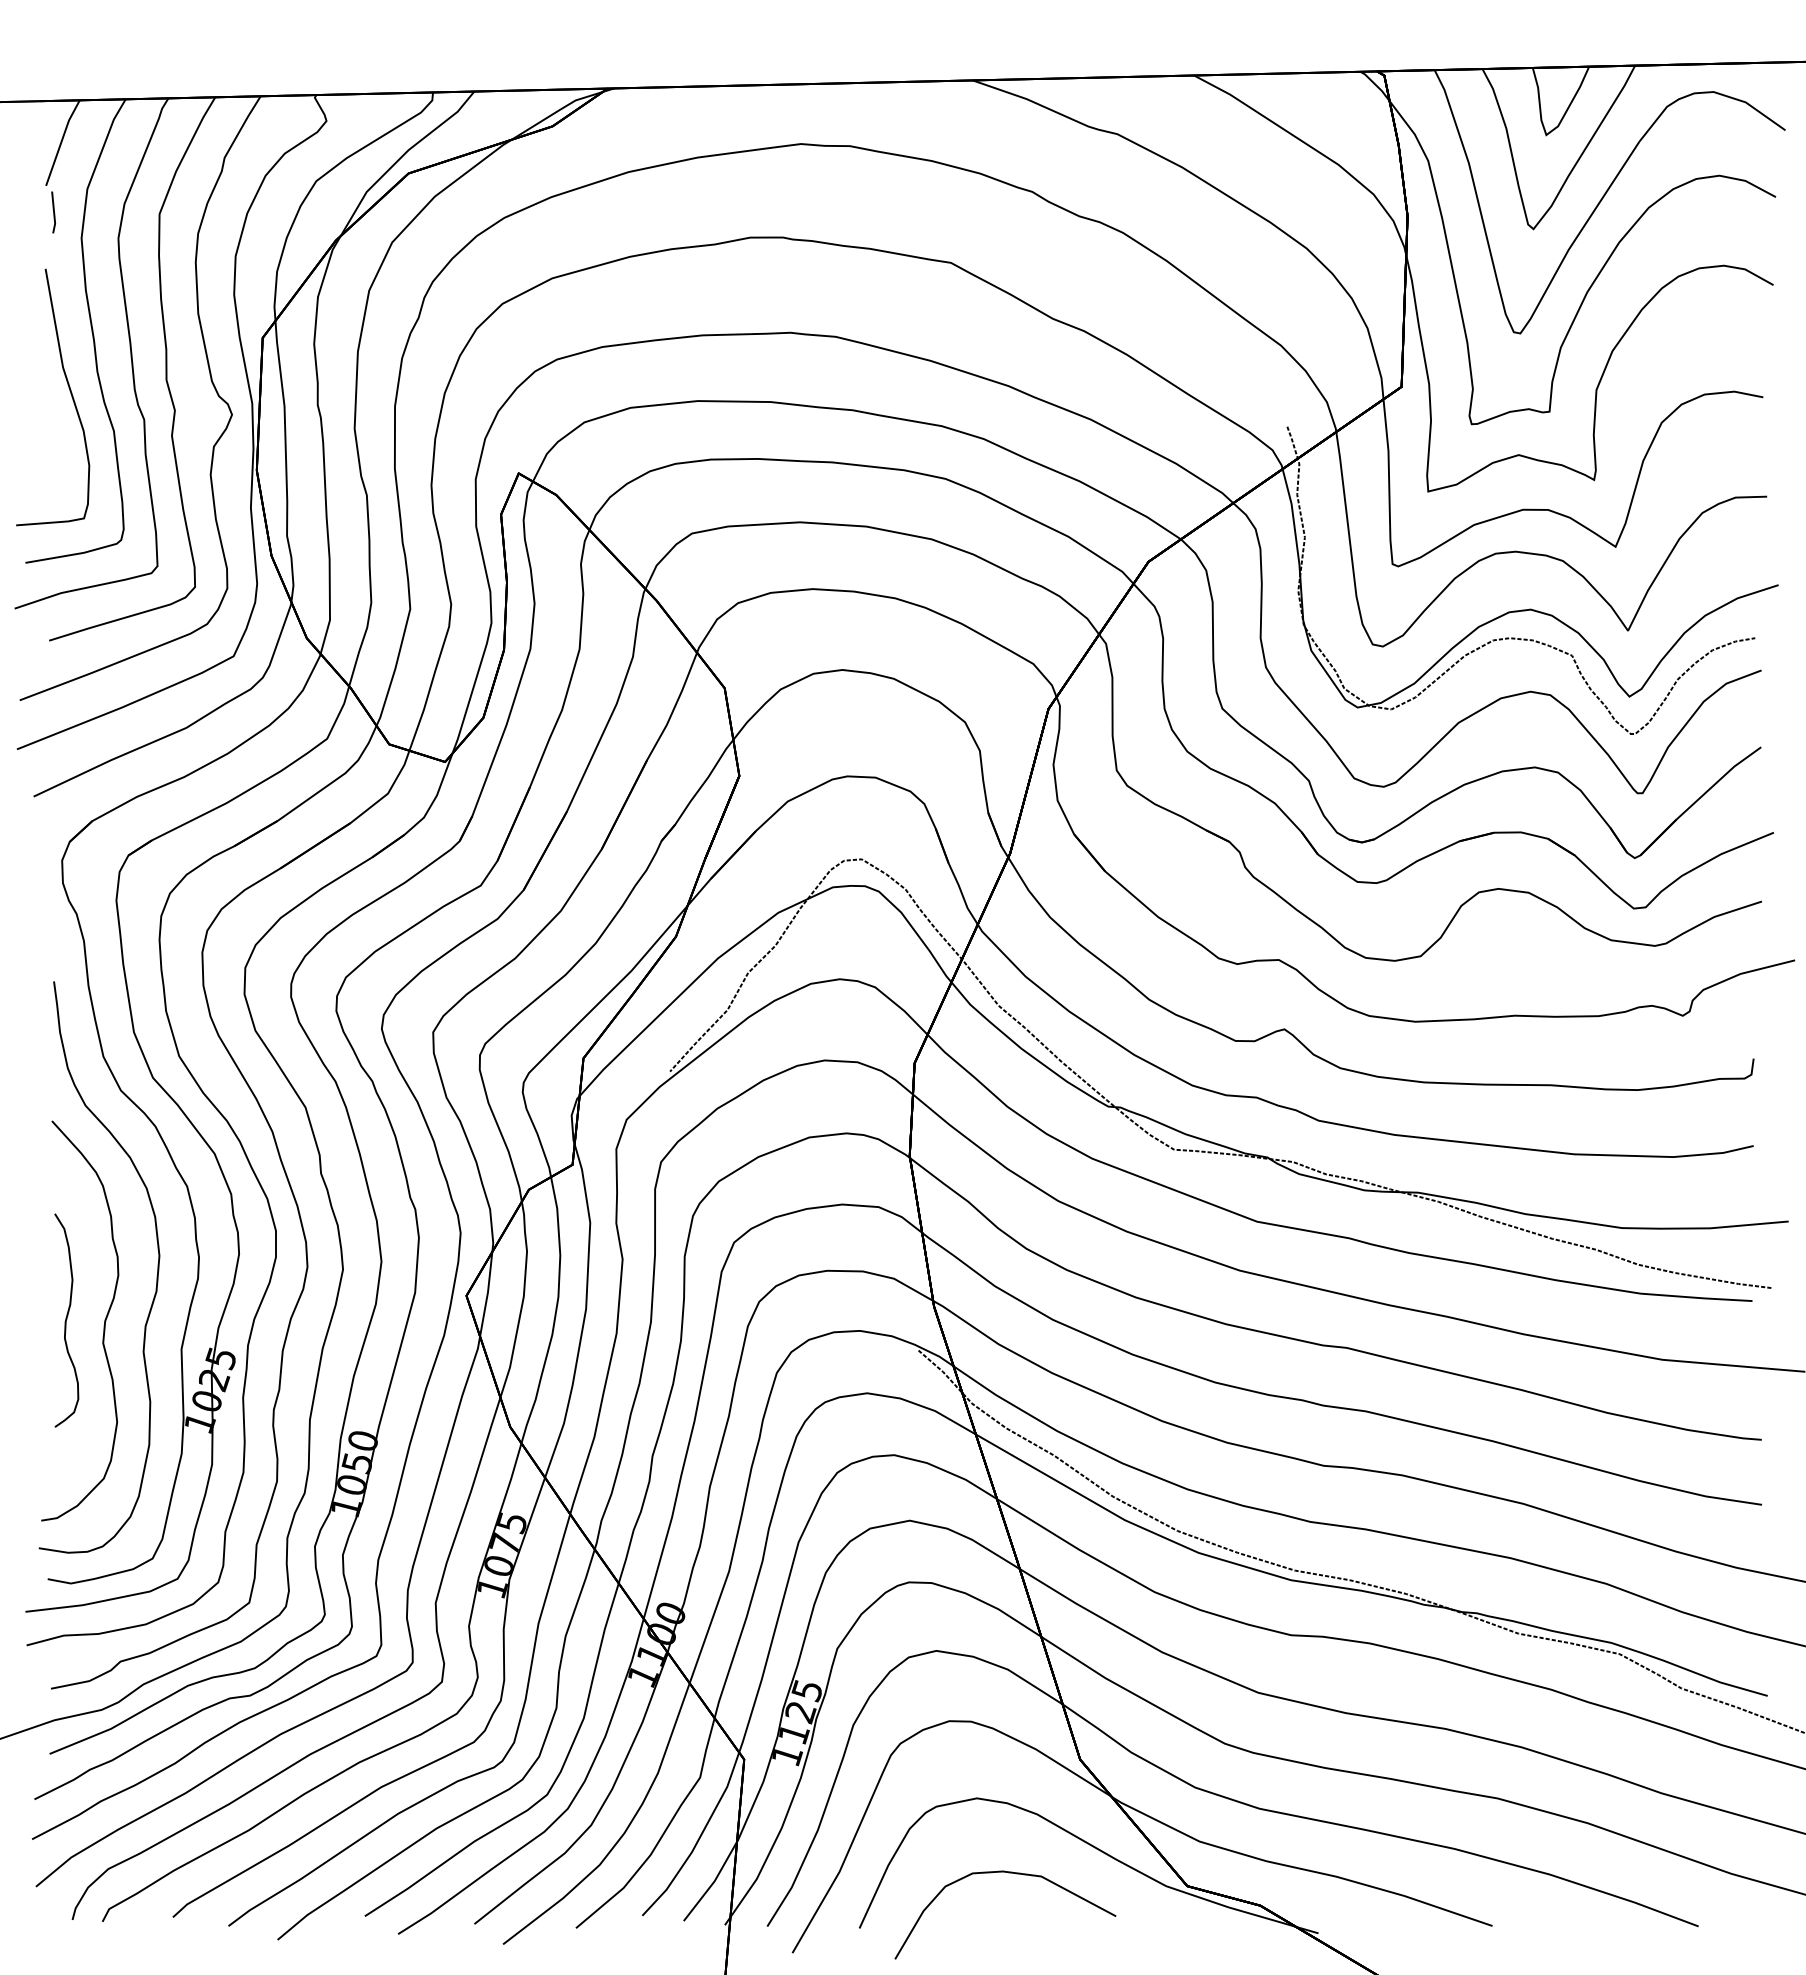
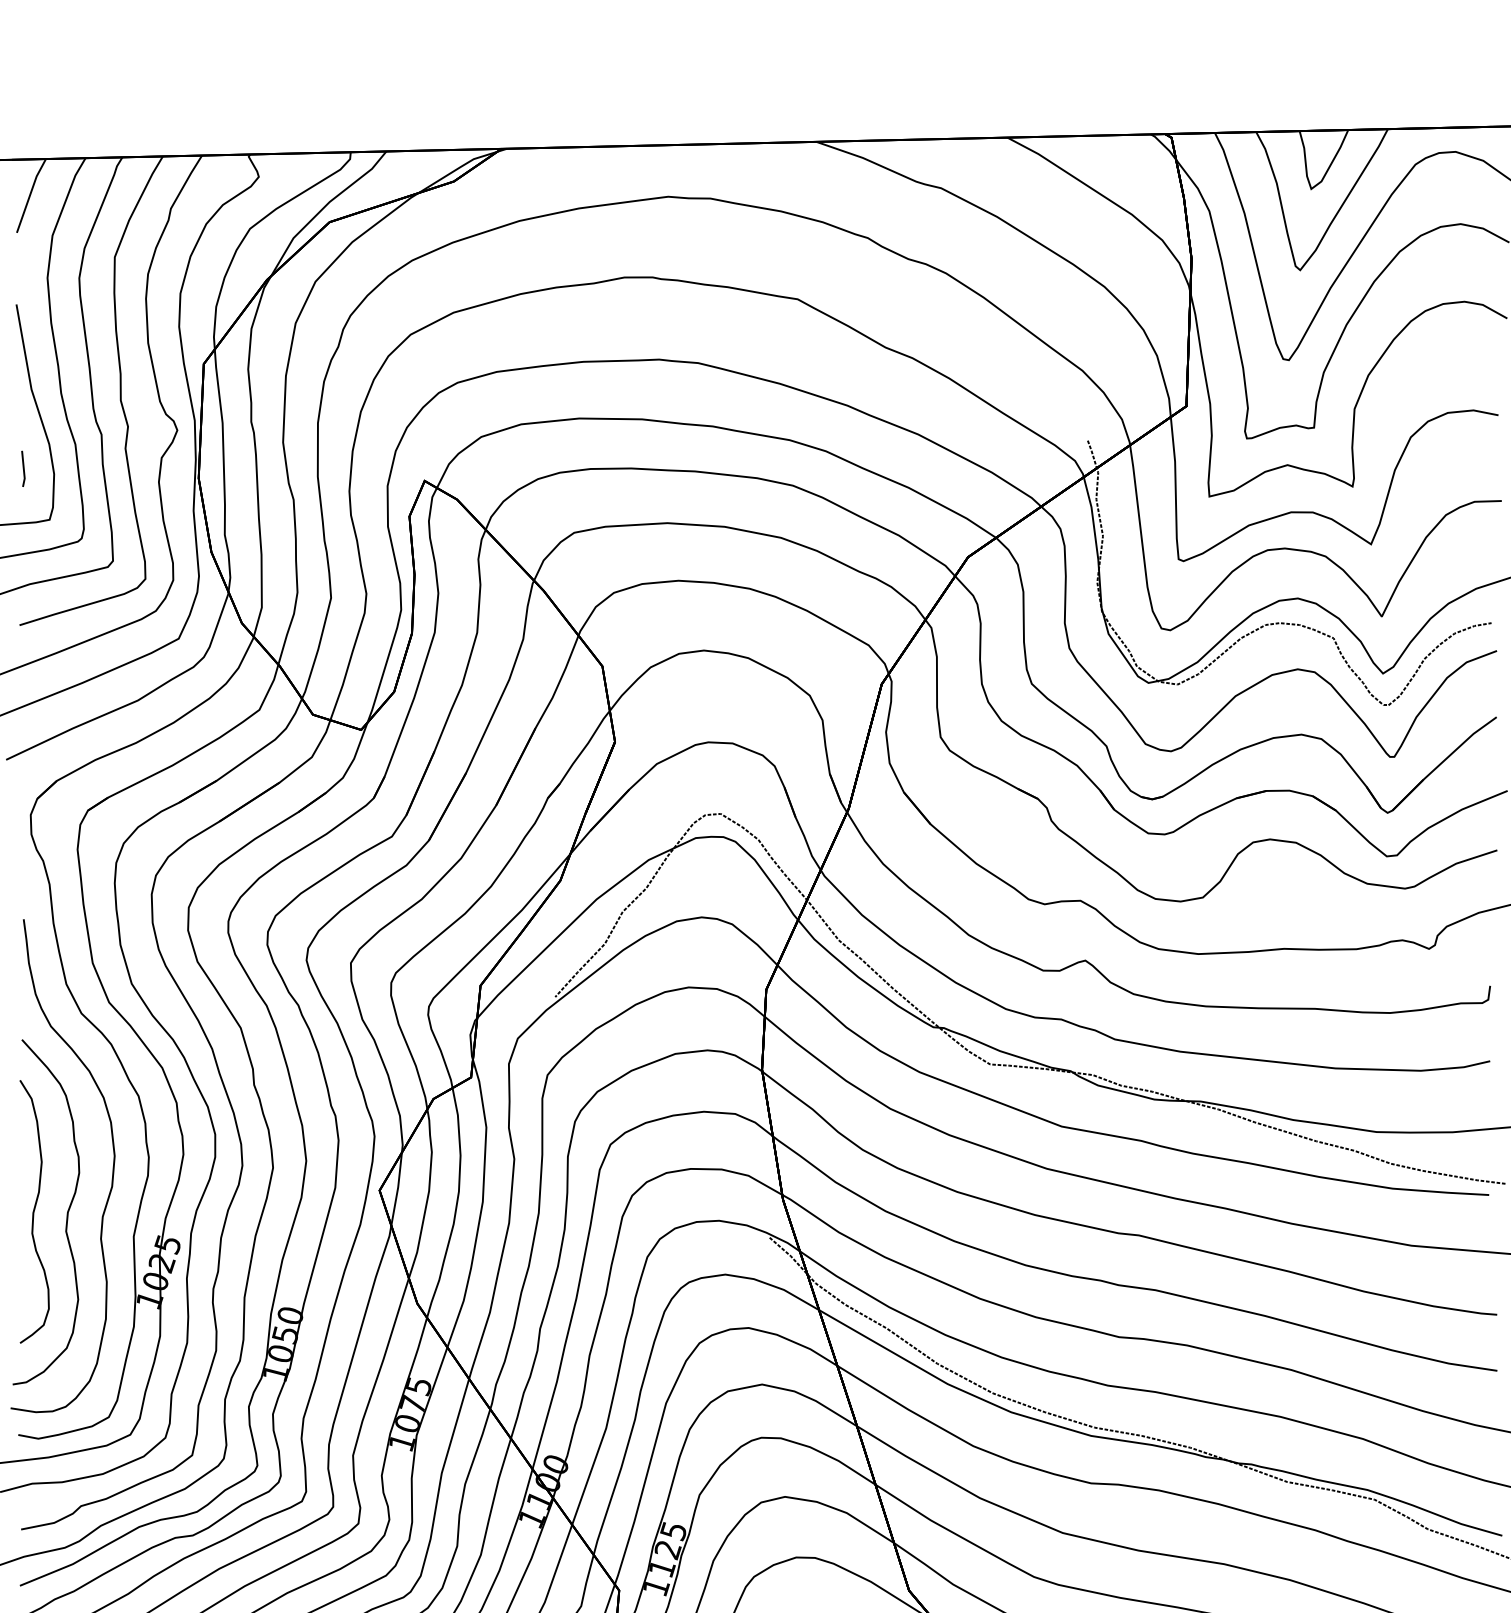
part: (53, 212) -> (23, 468), moved
part: (66, 1320) -> (34, 1211), size x1.43

